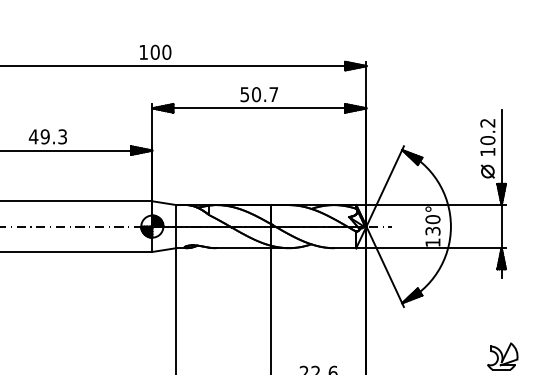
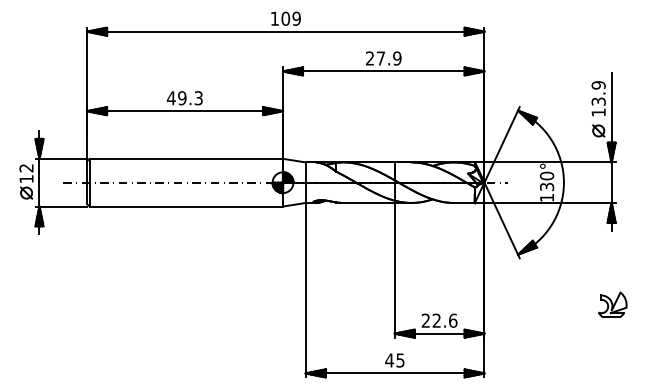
text: (166, 52) -> (296, 18), 100 -> 109
text: (259, 94) -> (383, 58), 50.7 -> 27.9
text: (487, 131) -> (598, 93), 10.2 -> 13.9

